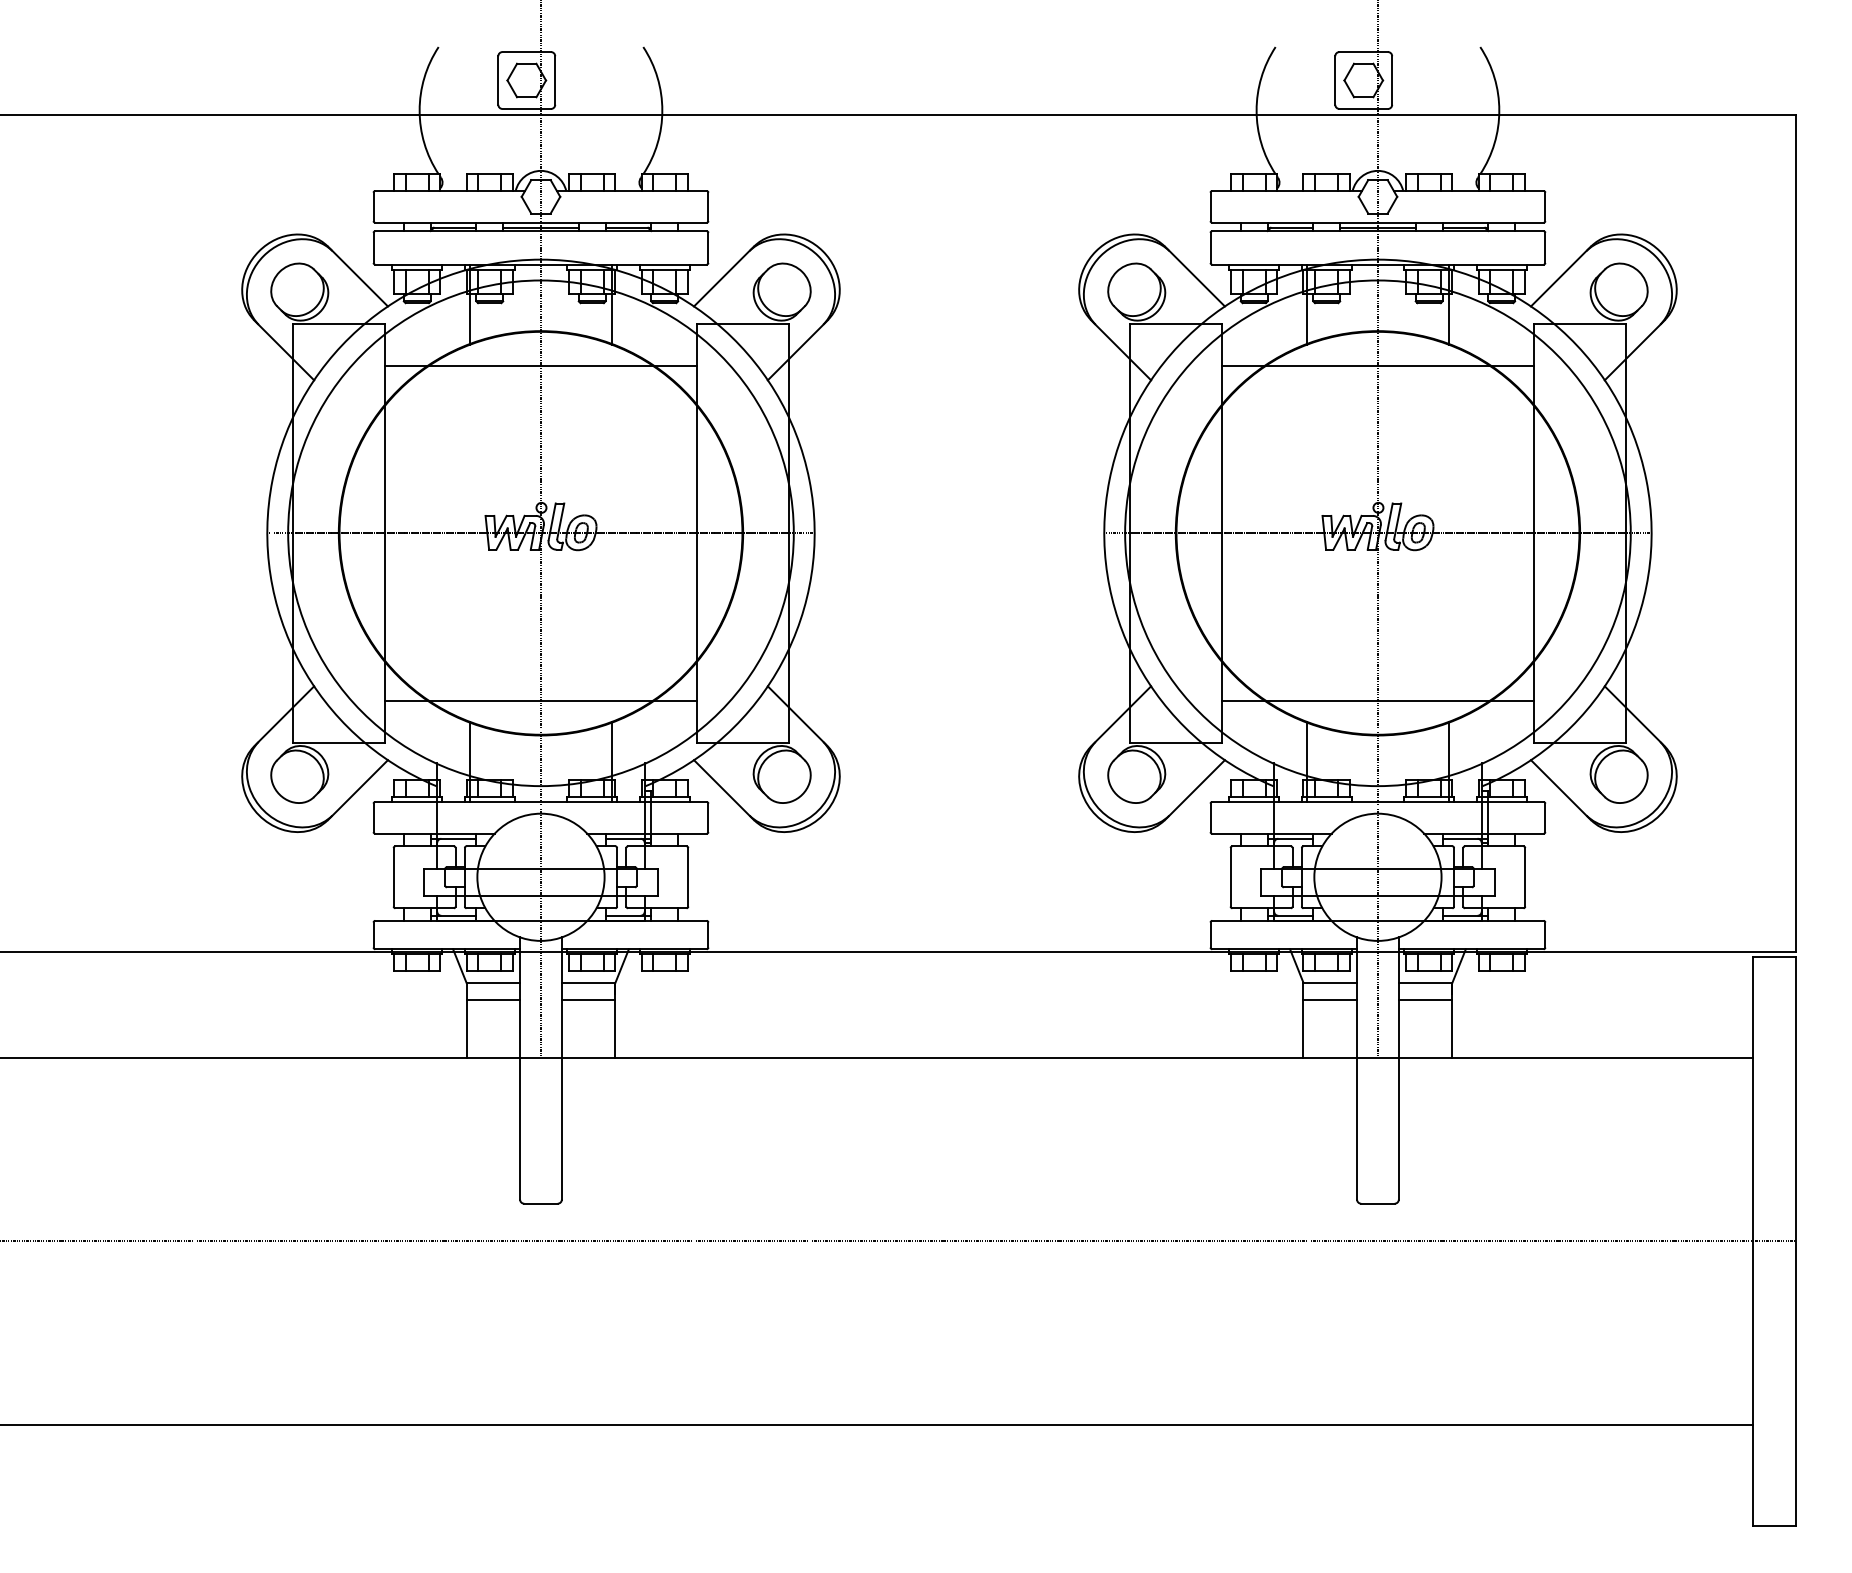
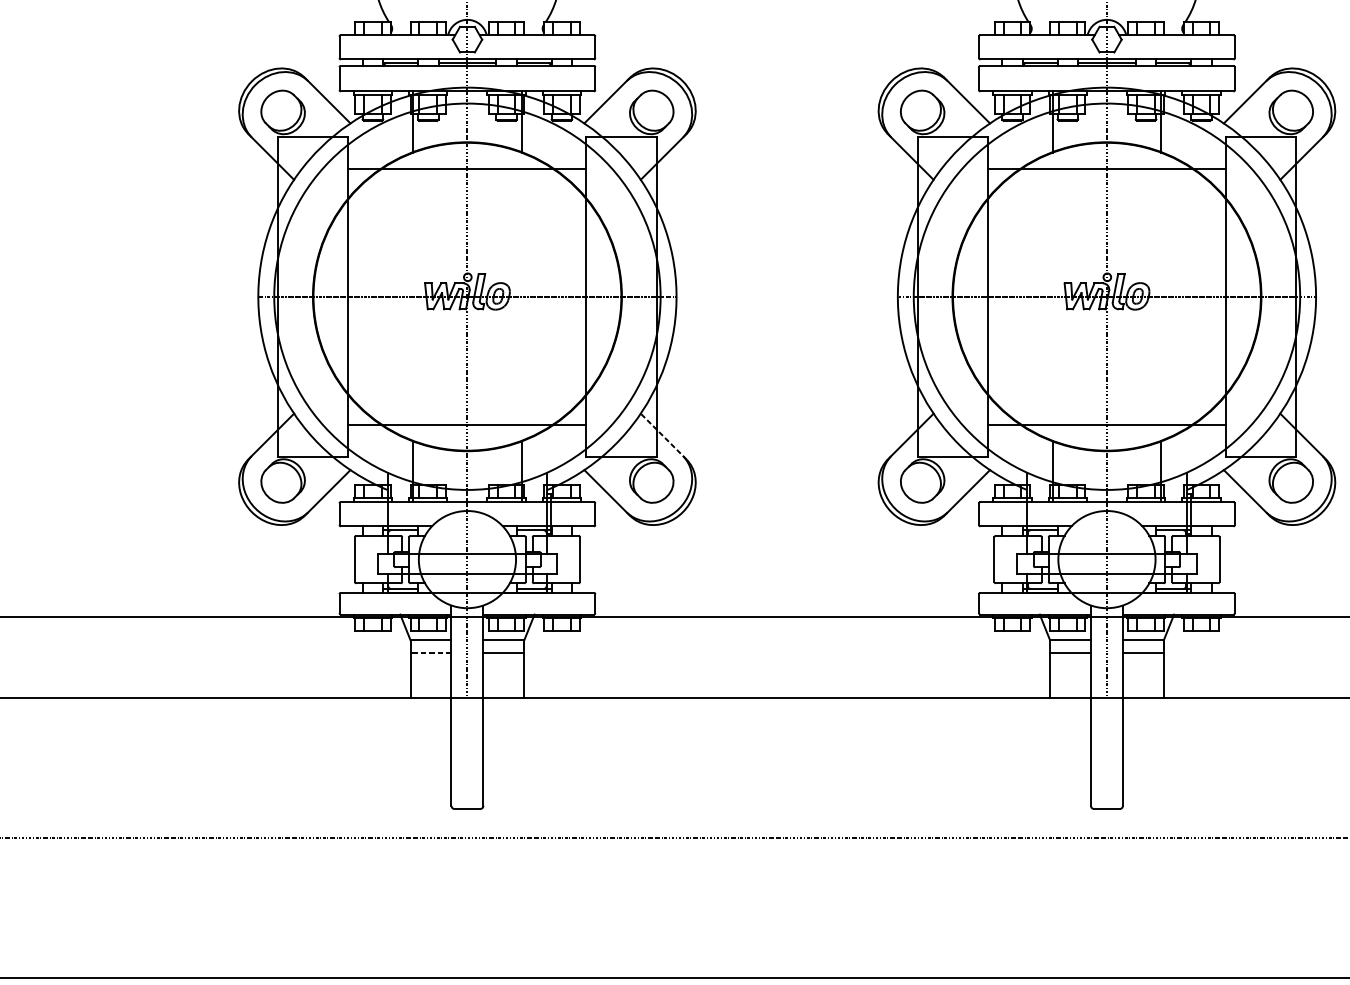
line: (797, 716) -> (663, 436), solid -> dashed
line: (493, 999) -> (431, 652), solid -> dashed

